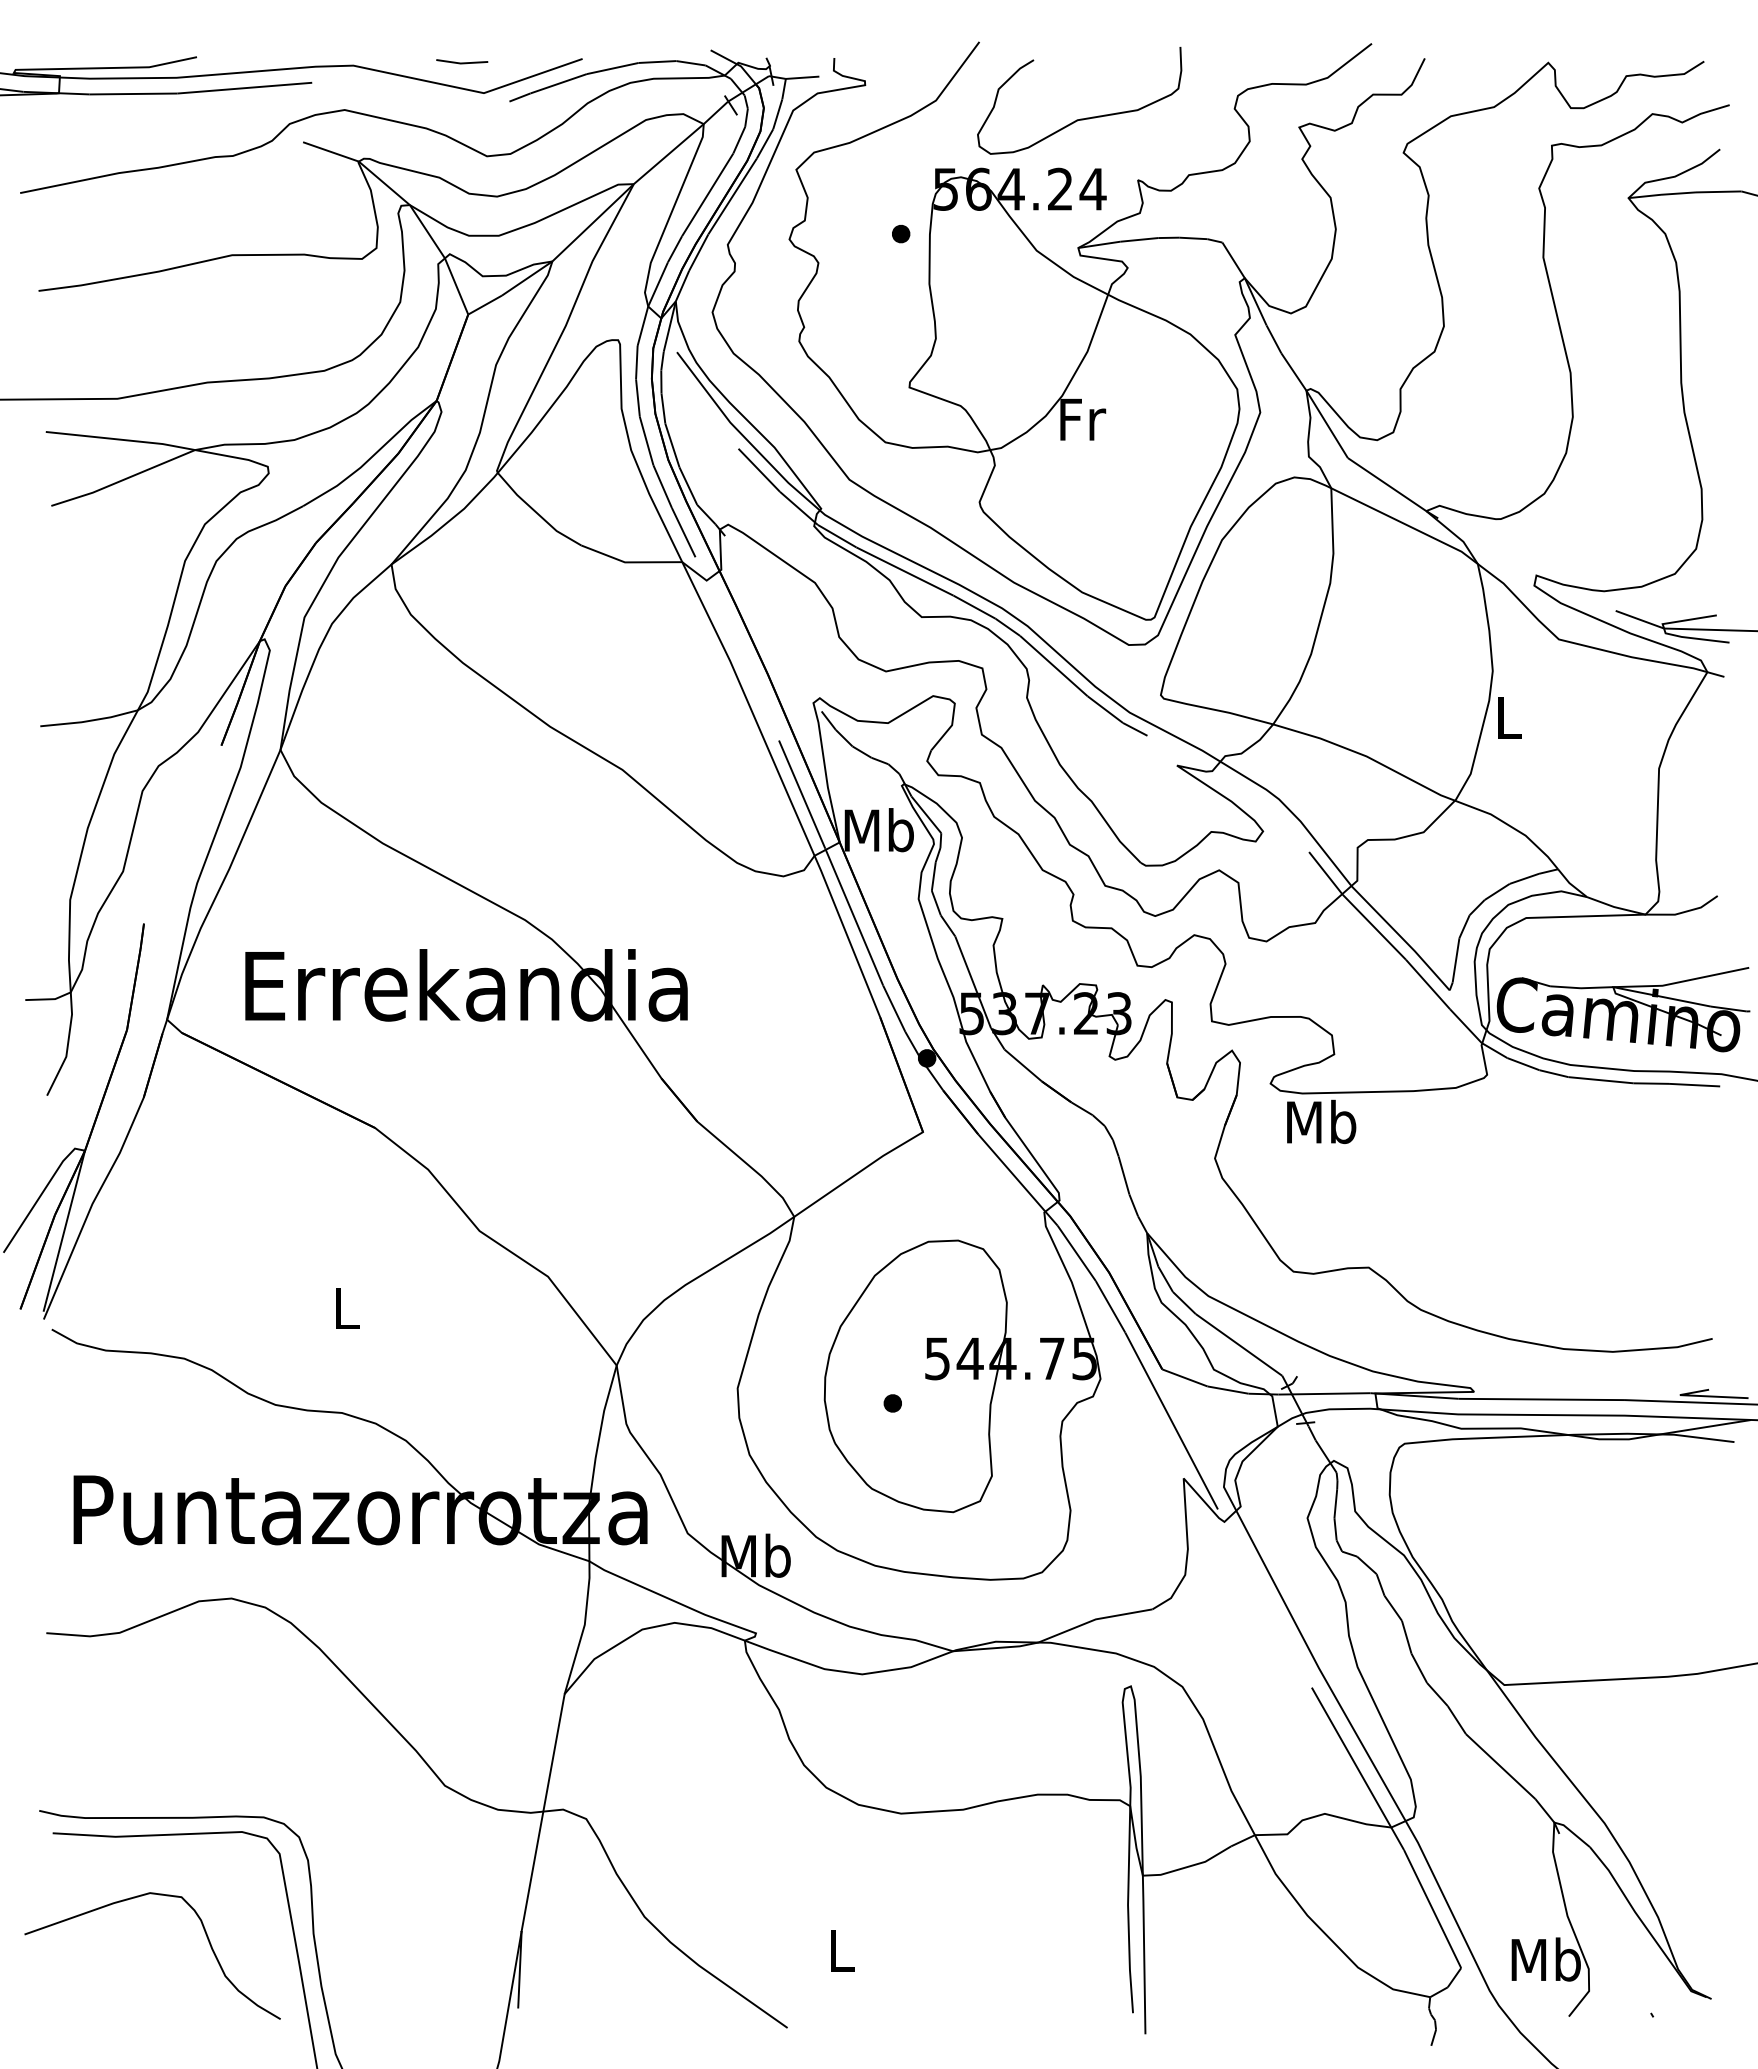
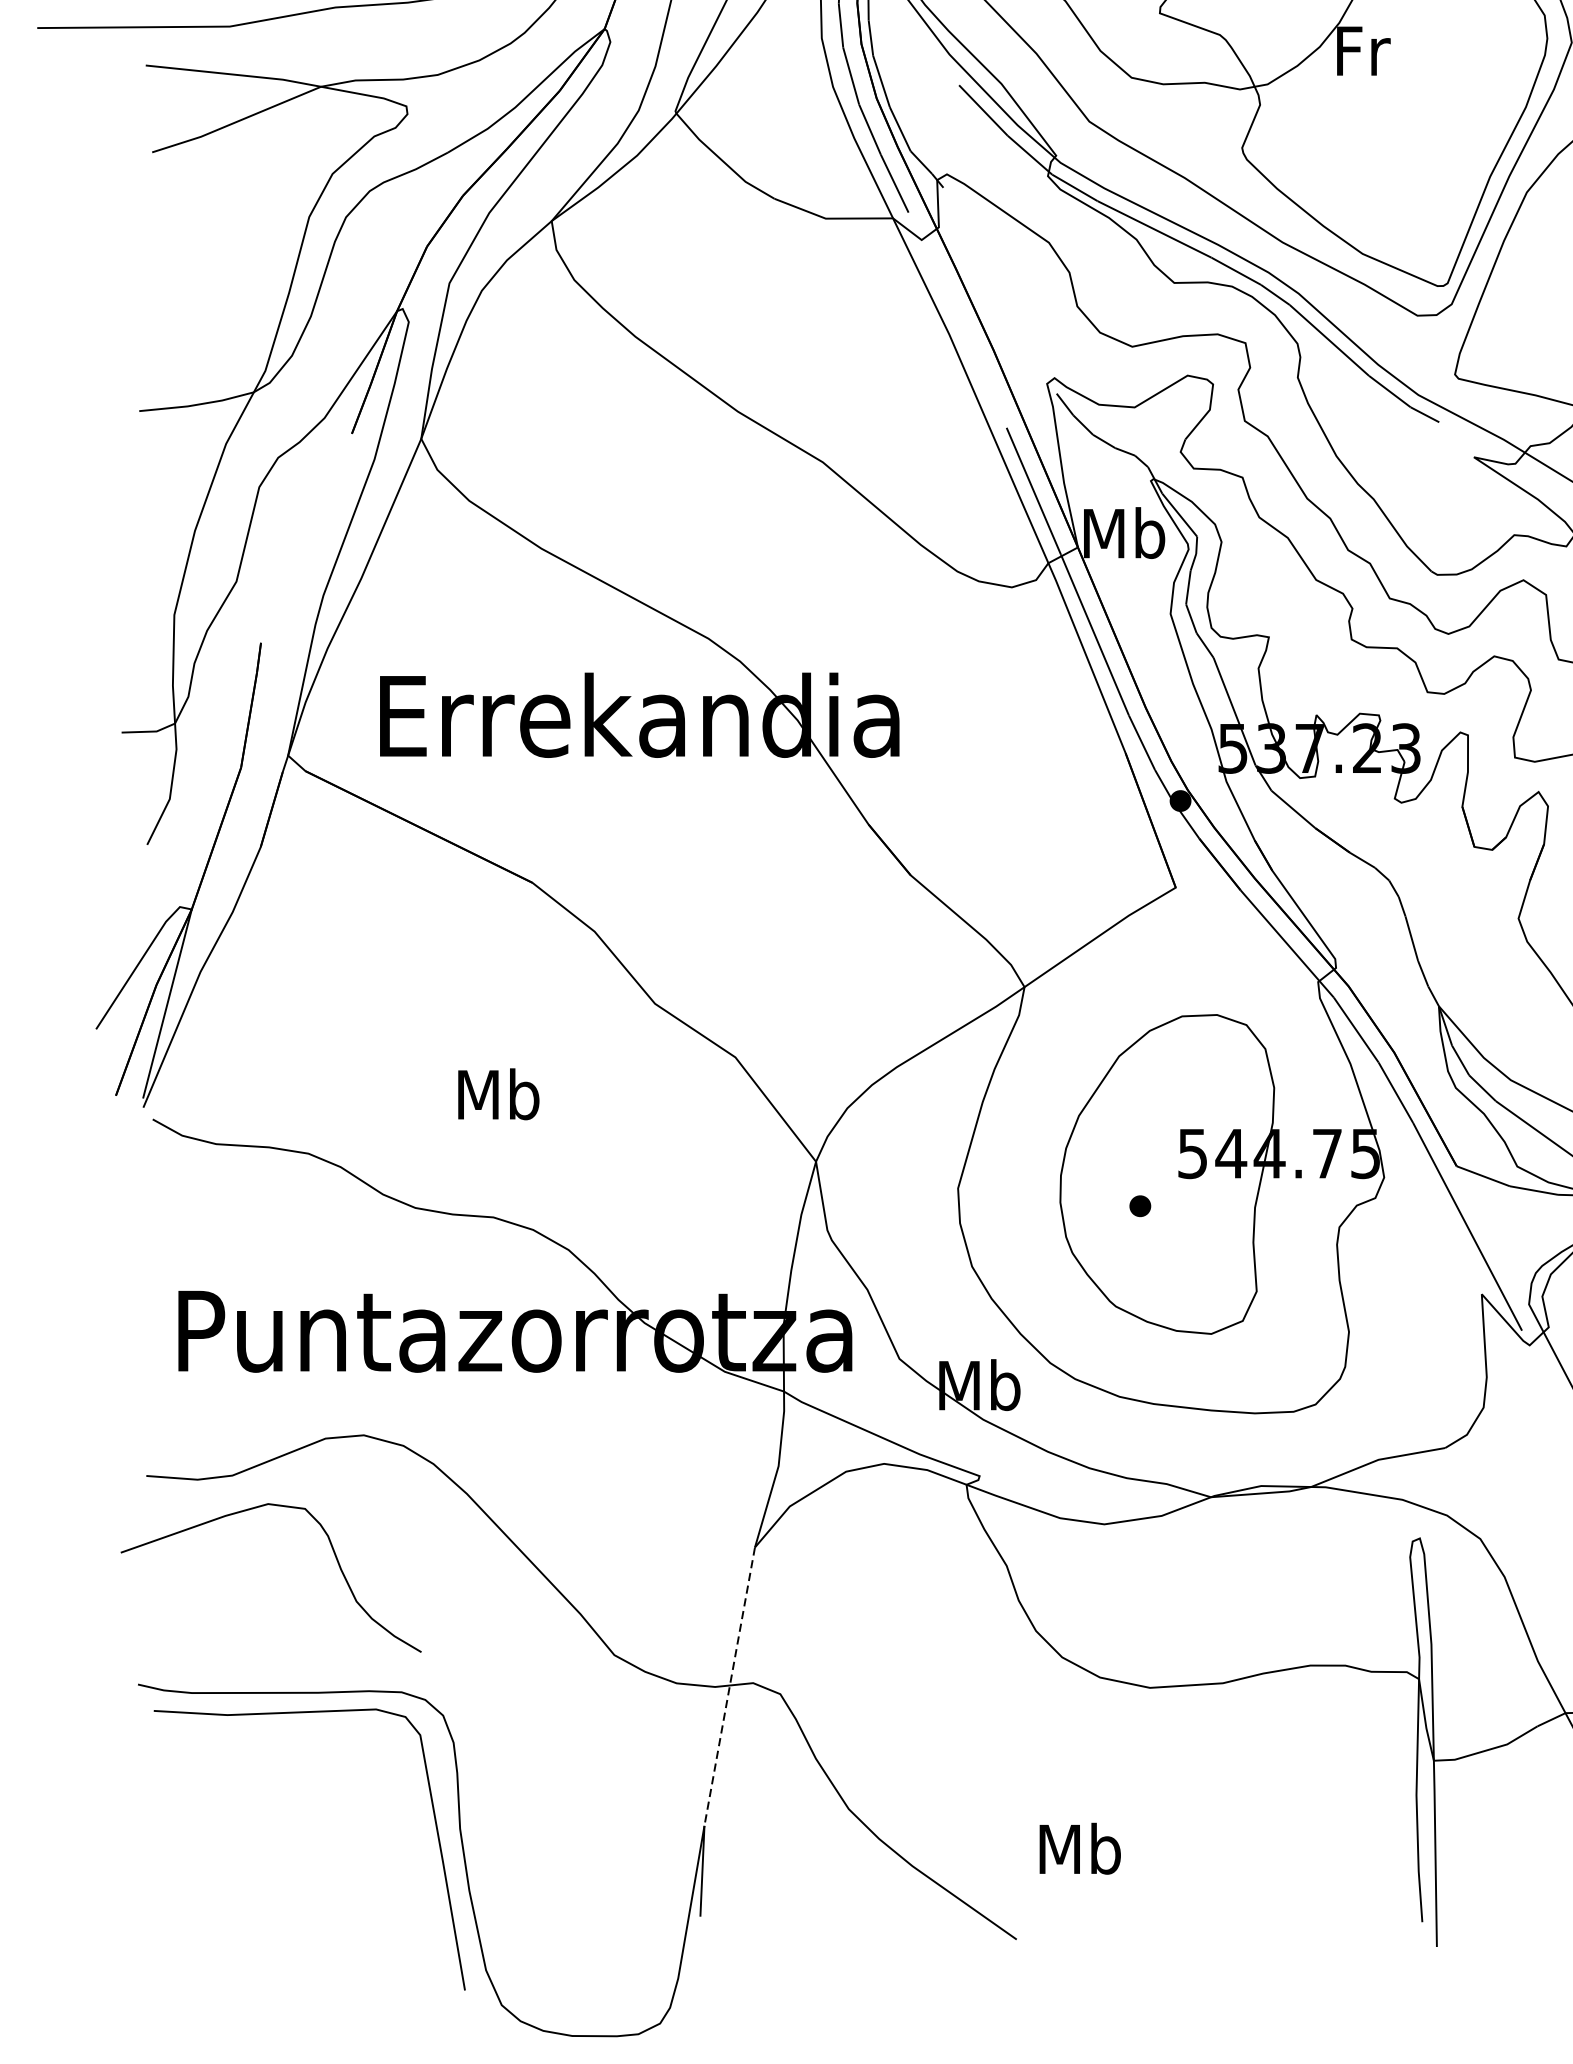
text: (346, 1308) -> (498, 1094), L -> Mb
line: (543, 1813) -> (730, 1687), solid -> dashed
curve: (204, 1932) -> (332, 1550), moved
text: (841, 1950) -> (1080, 1848), L -> Mb

